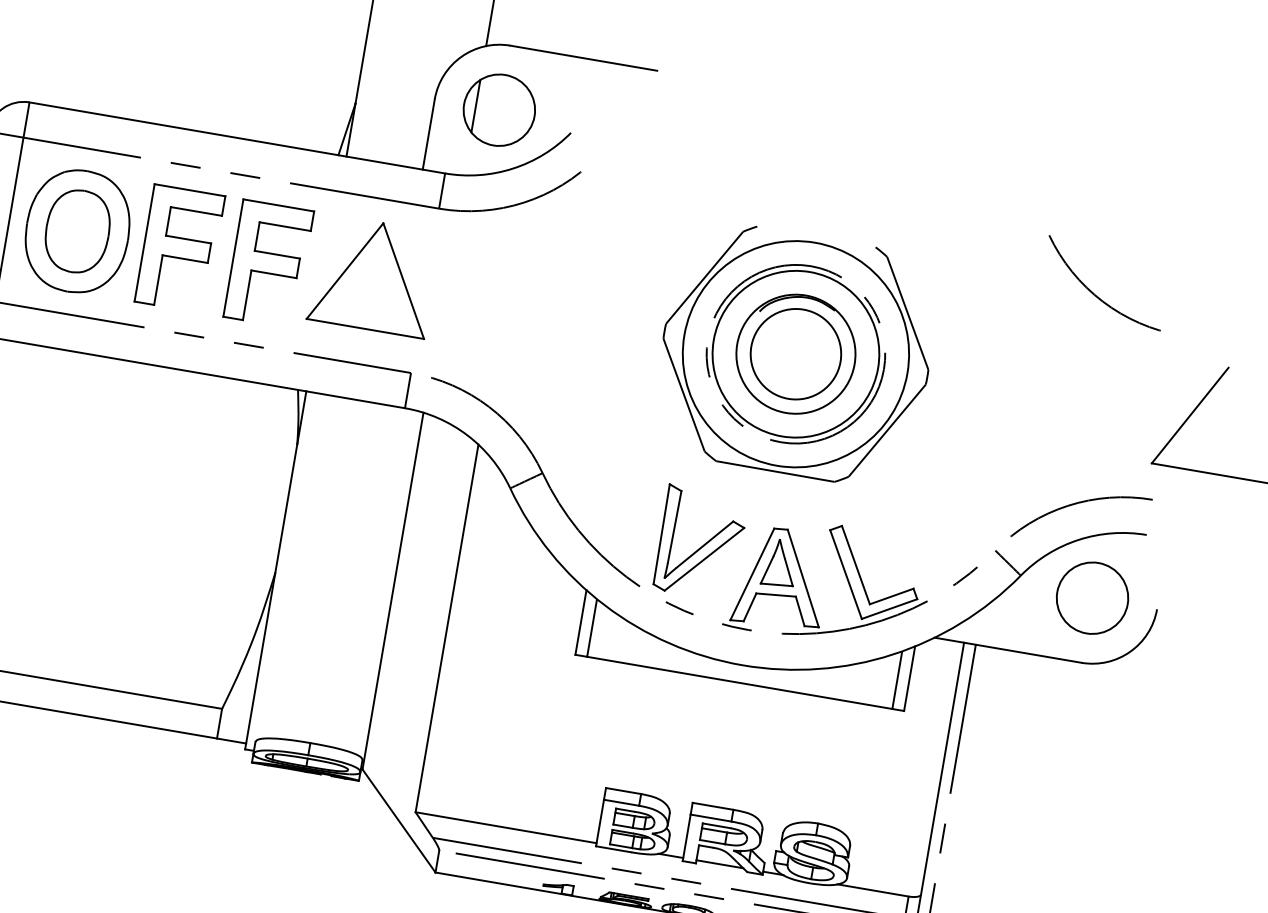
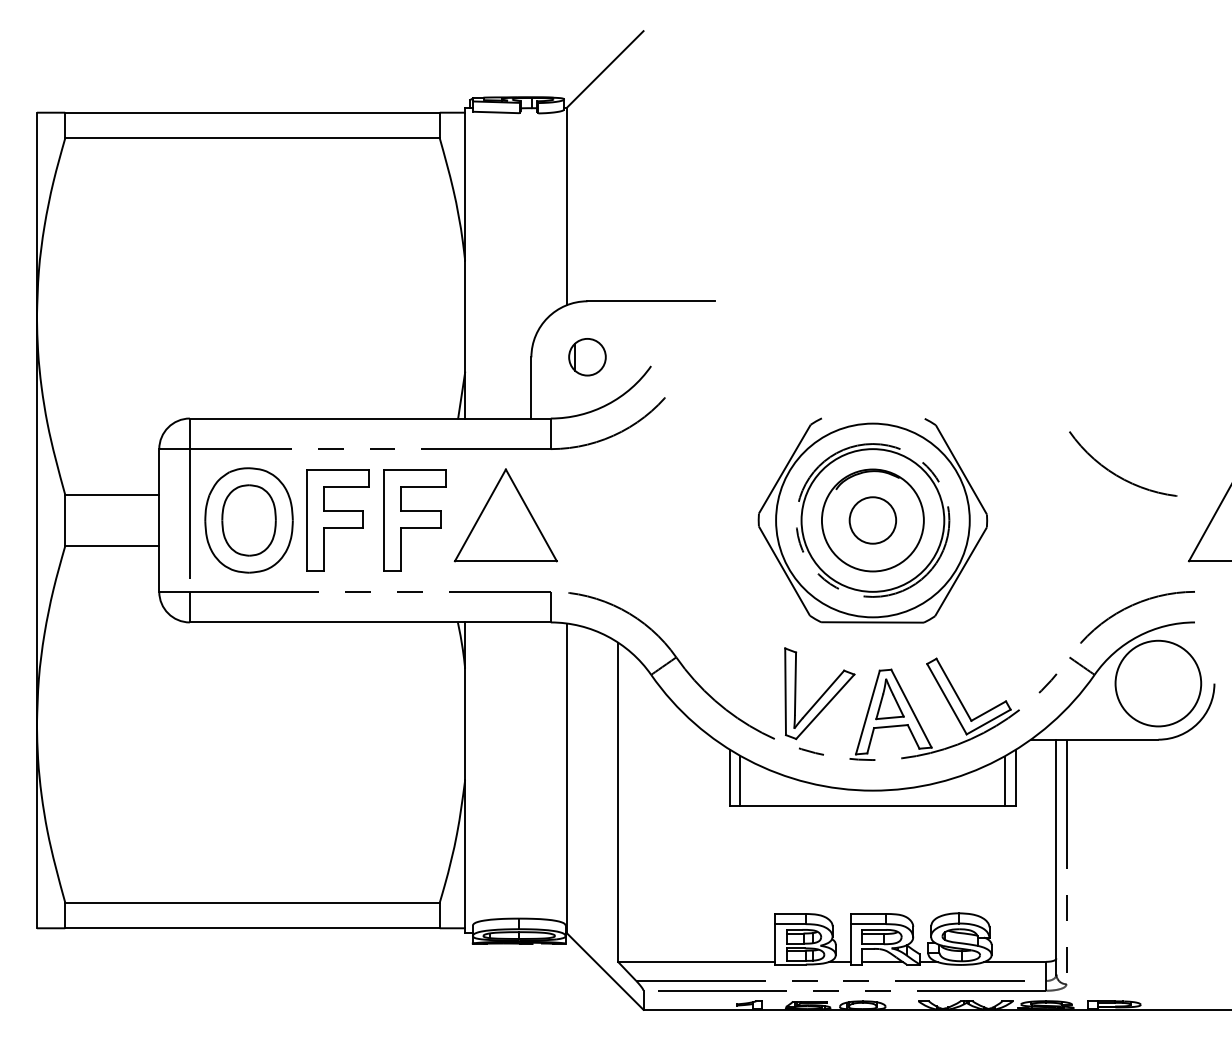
part: (499, 109) -> (587, 356), size x0.6
arc: (1096, 294) -> (1117, 474), moved
circle: (795, 354) -> (872, 520), size x0.6
circle: (1091, 597) -> (1157, 683), size x1.4

